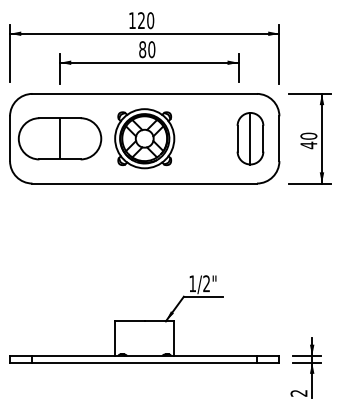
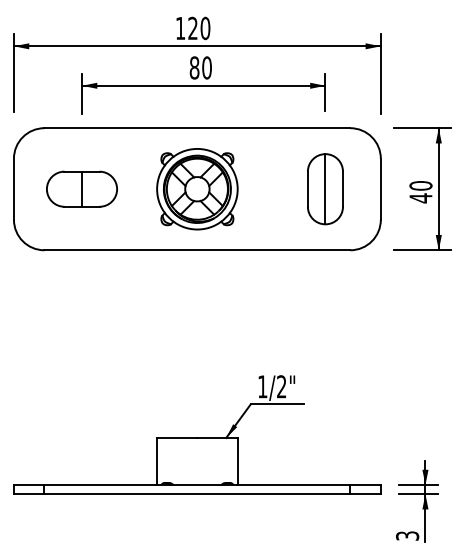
part: (59, 138) -> (81, 188), size x0.62
part: (250, 138) -> (325, 189), moved
text: (298, 392) -> (407, 535), 2 -> 3

